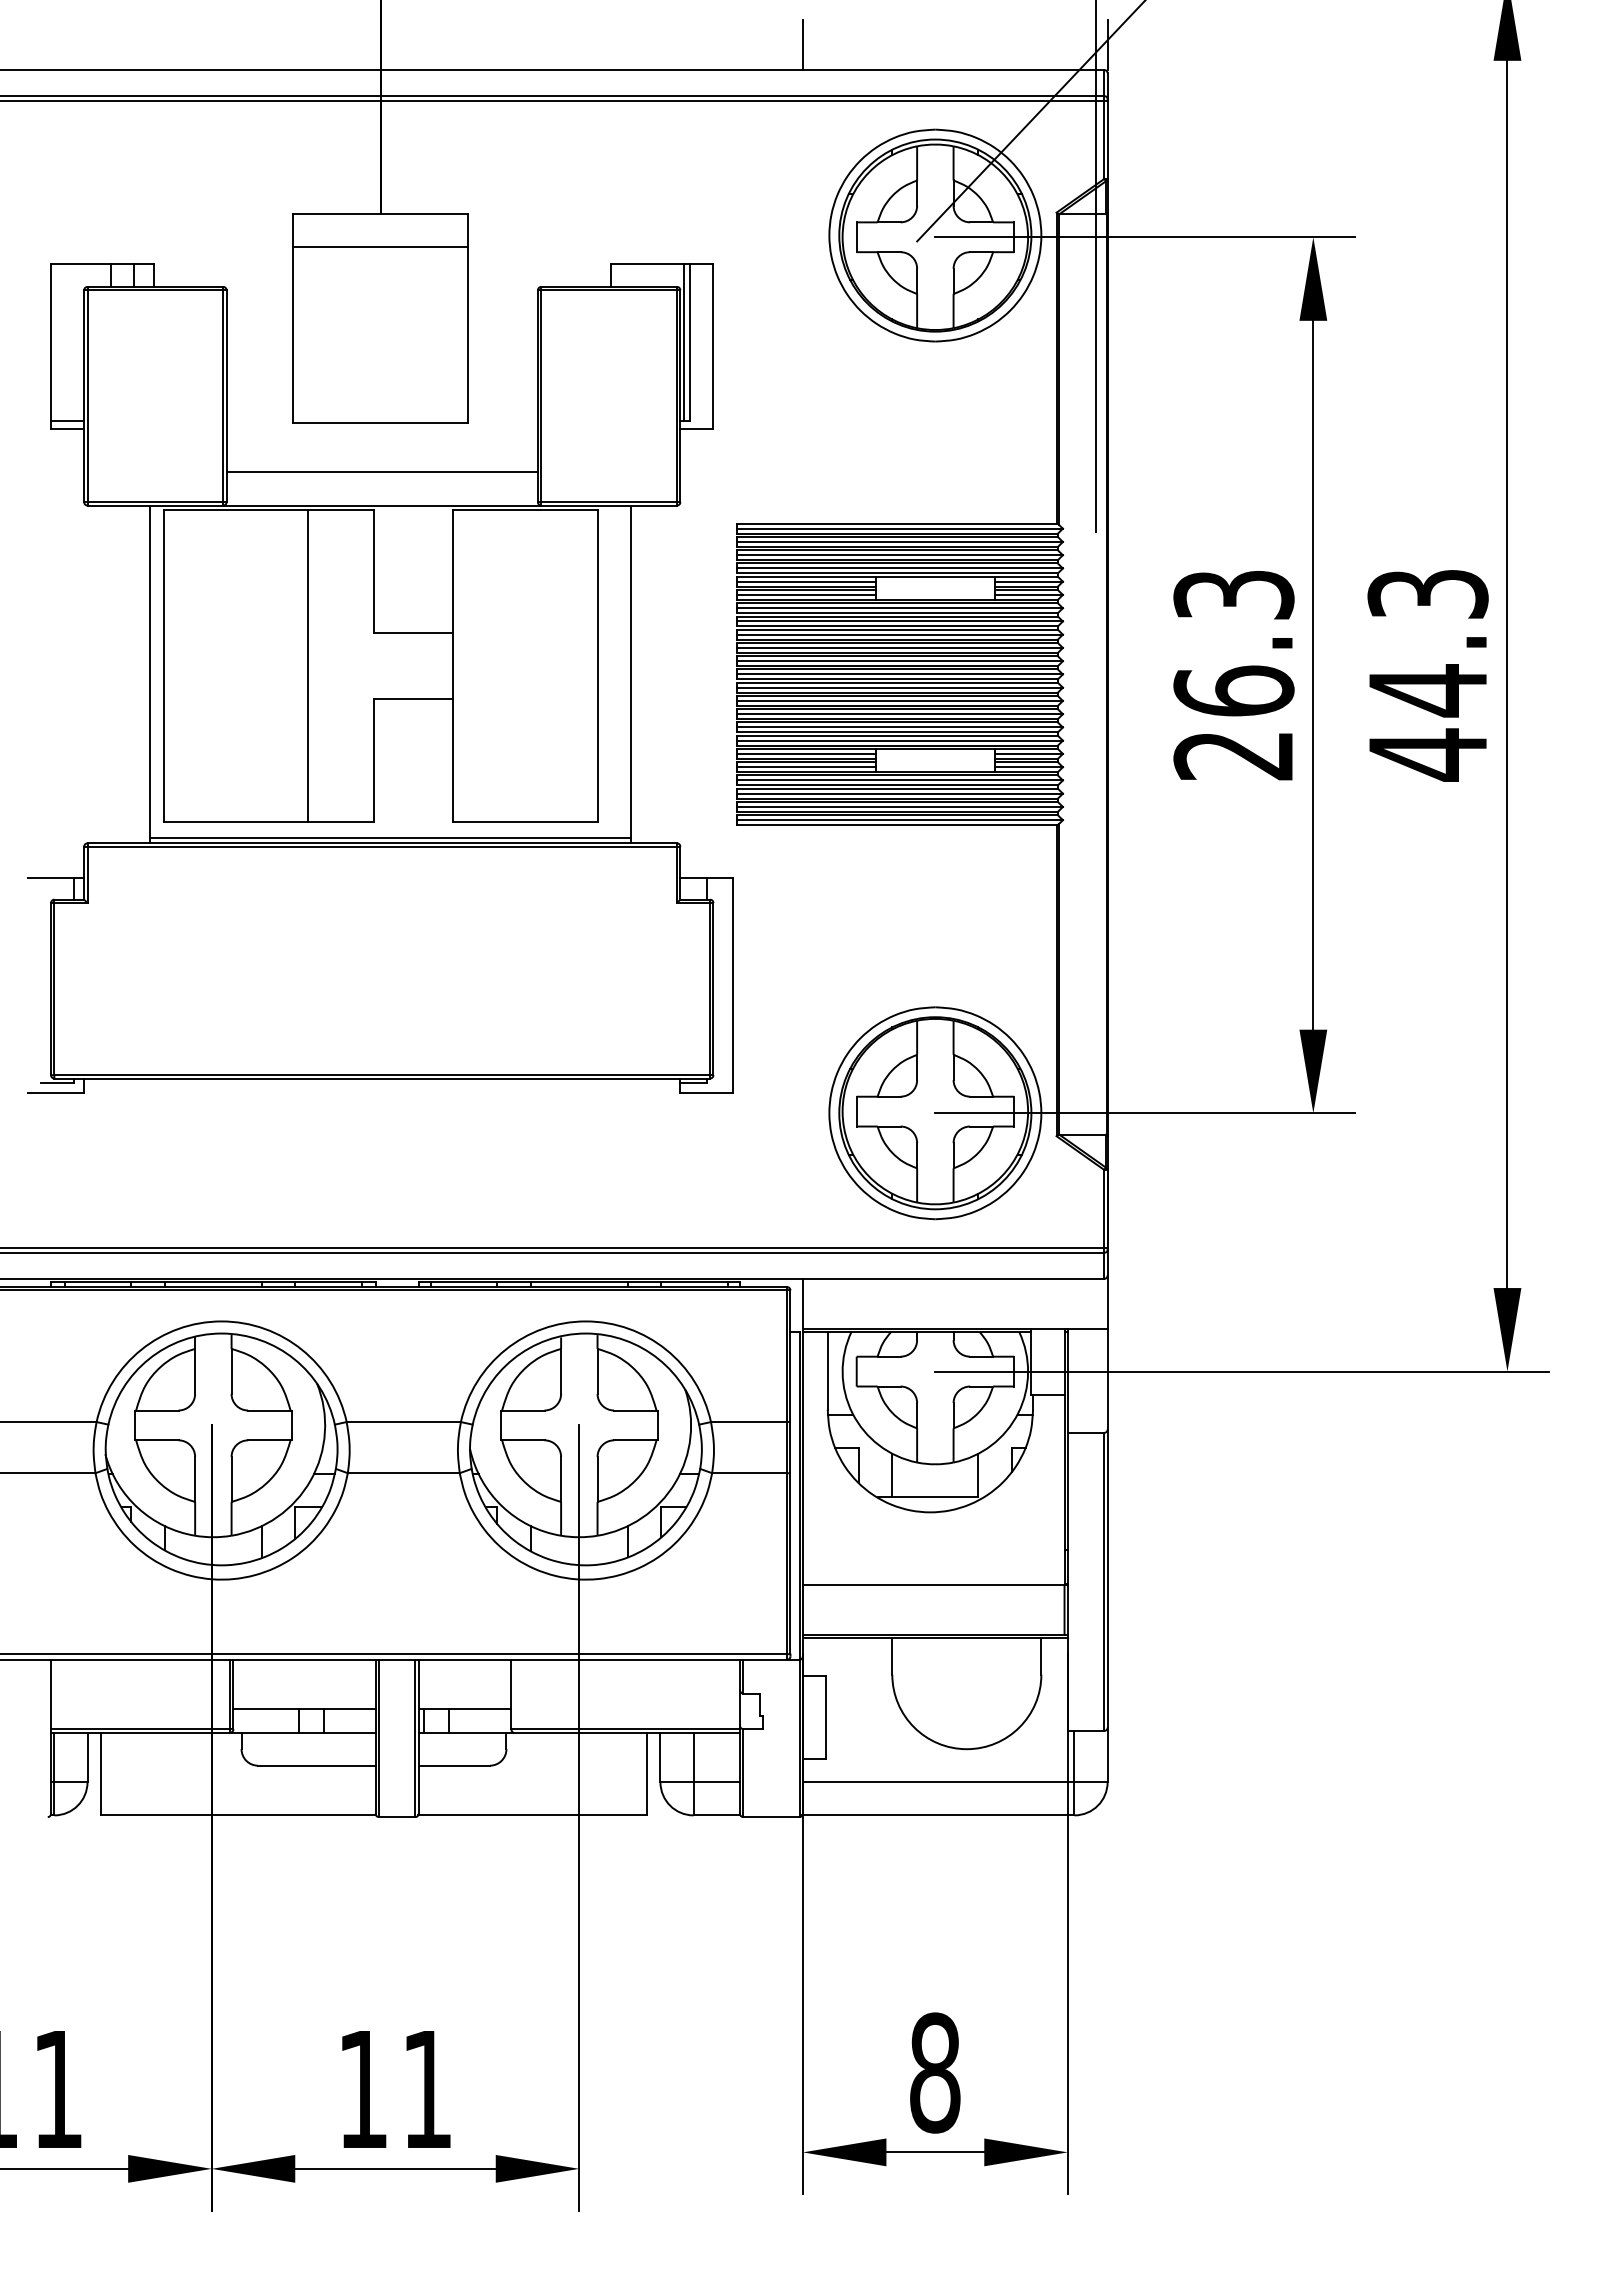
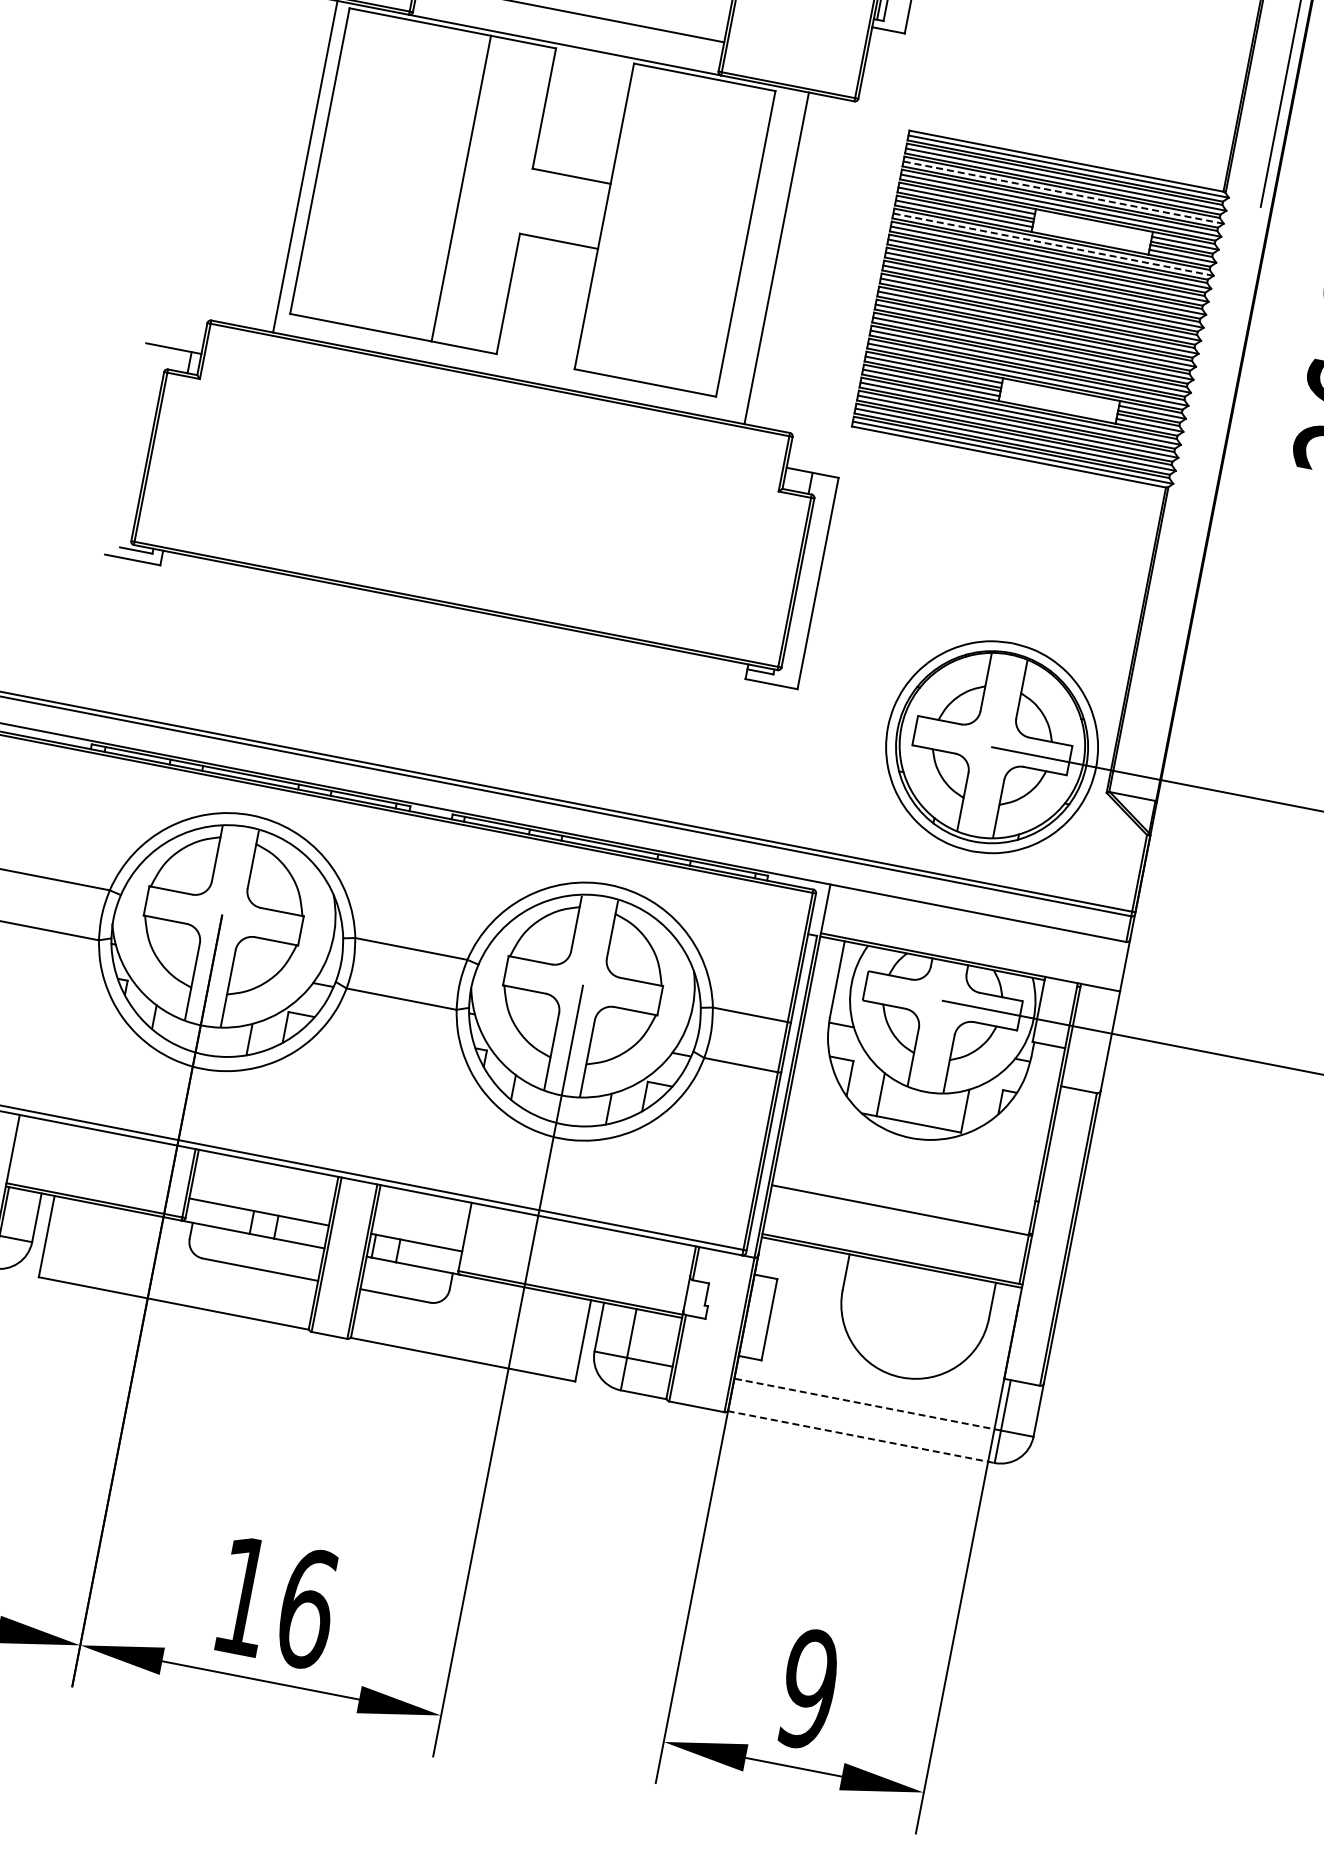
line: (899, 555) -> (1063, 192), solid -> dashed
line: (899, 608) -> (1053, 244), solid -> dashed
line: (390, 838) -> (509, 373), removed
line: (938, 1782) -> (867, 1404), solid -> dashed
line: (938, 1815) -> (861, 1437), solid -> dashed
text: (934, 2072) -> (808, 1688), 8 -> 9
text: (427, 2089) -> (307, 1608), 11 -> 16

